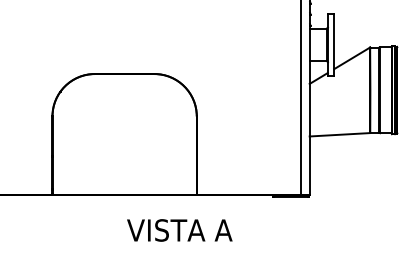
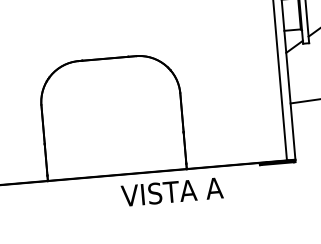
text: (179, 230) -> (172, 192), moved

